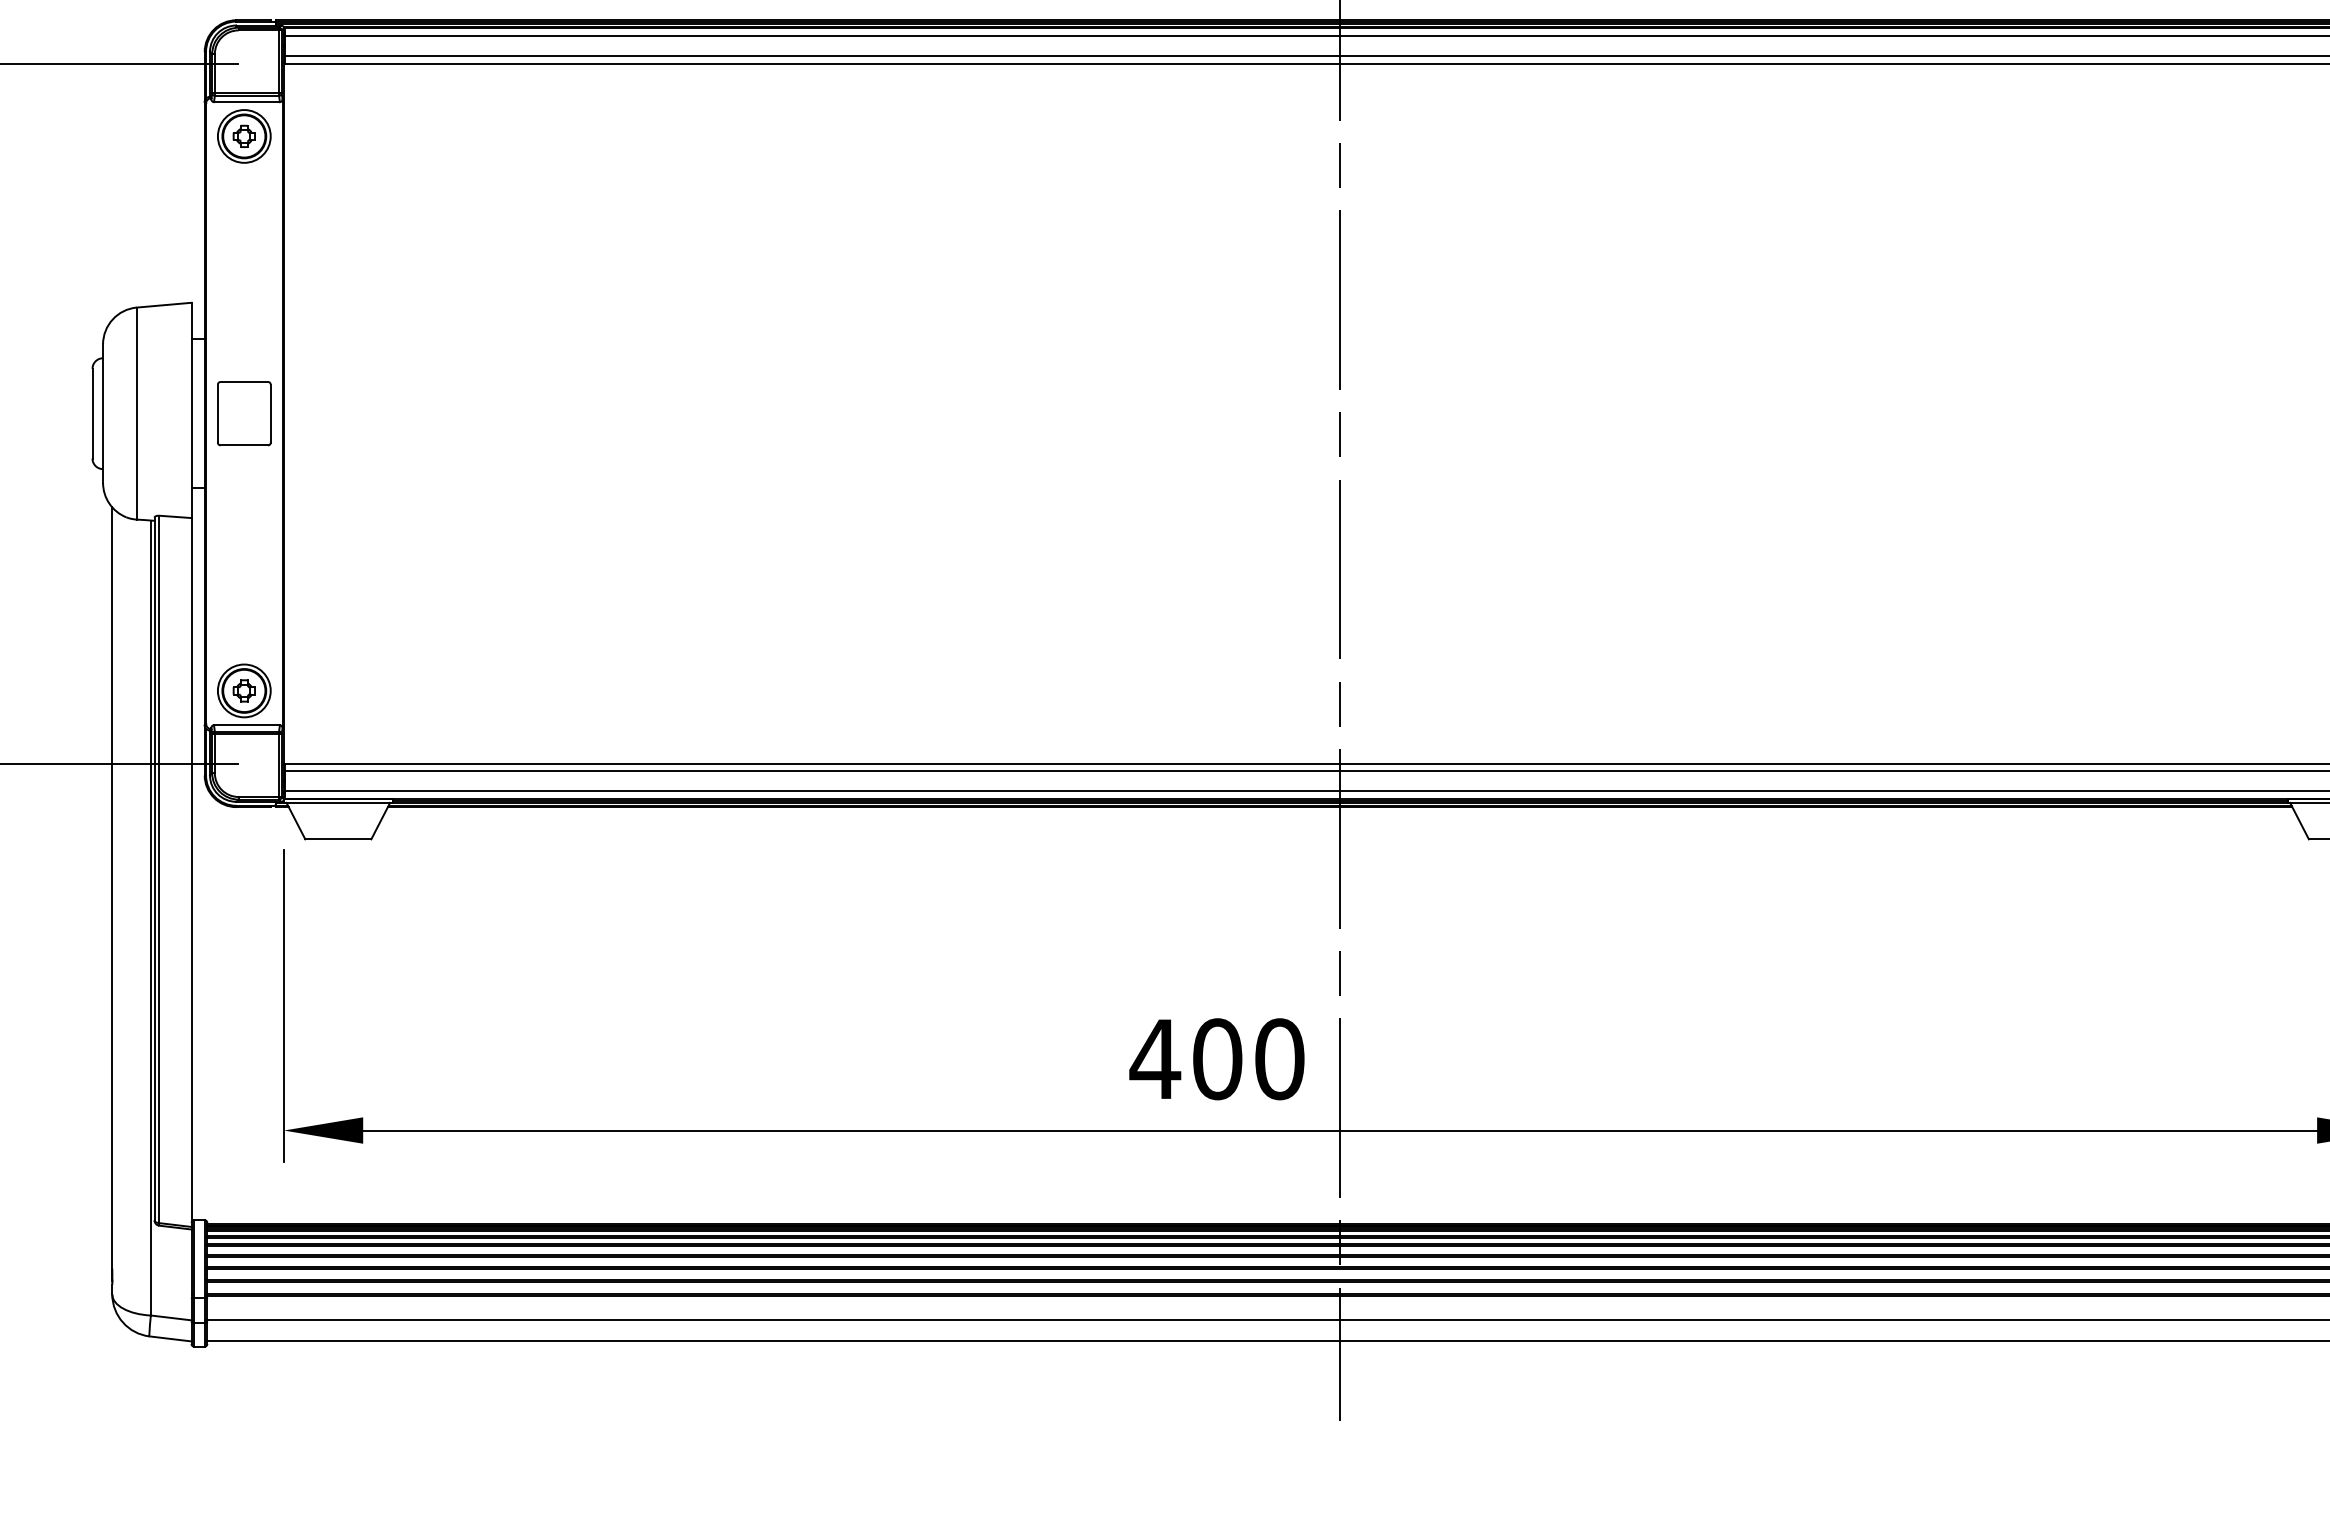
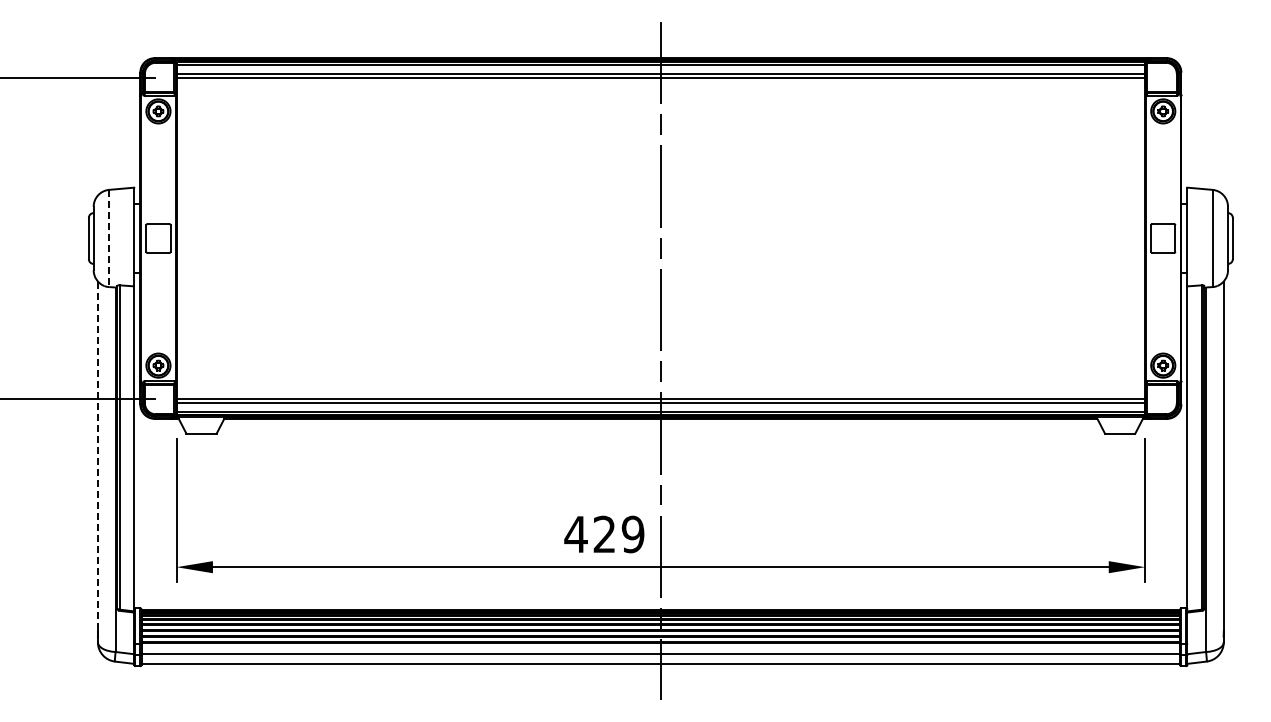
line: (137, 413) -> (109, 238), solid -> dashed
line: (111, 889) -> (97, 456), solid -> dashed
text: (1247, 1059) -> (618, 534), 400 -> 429

